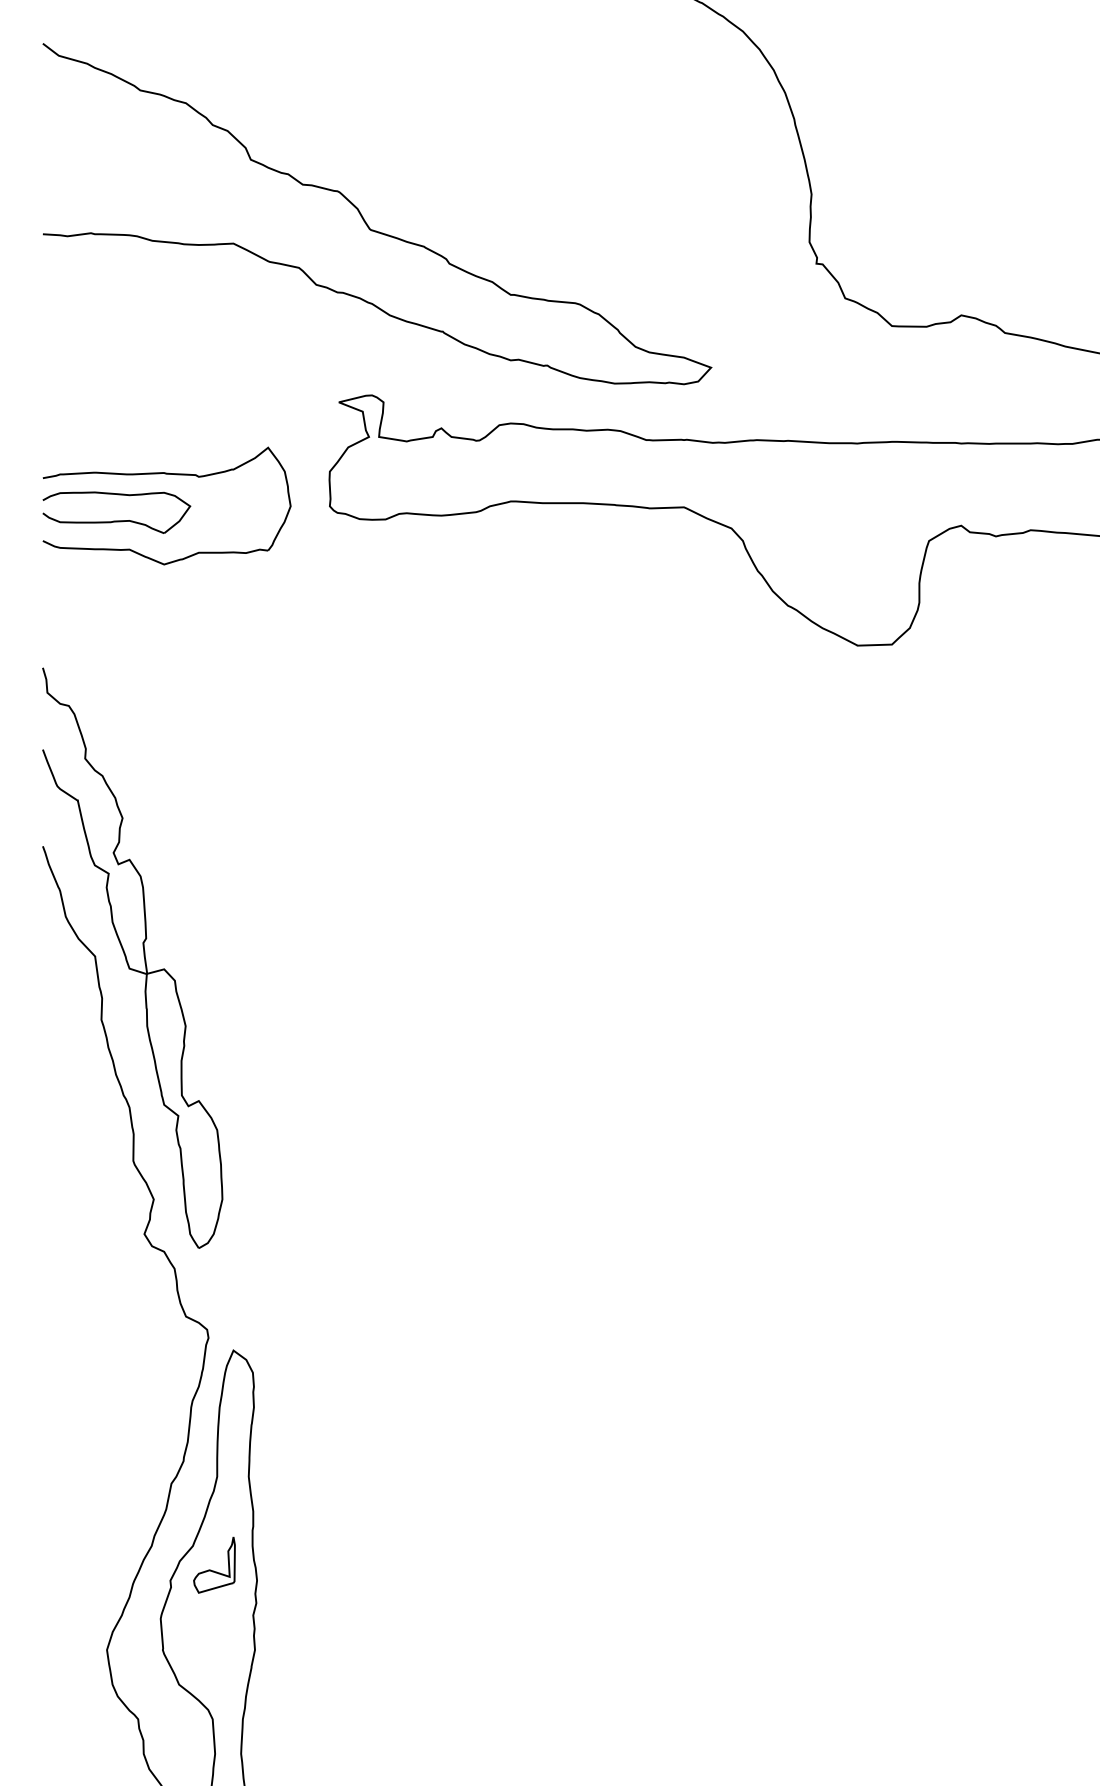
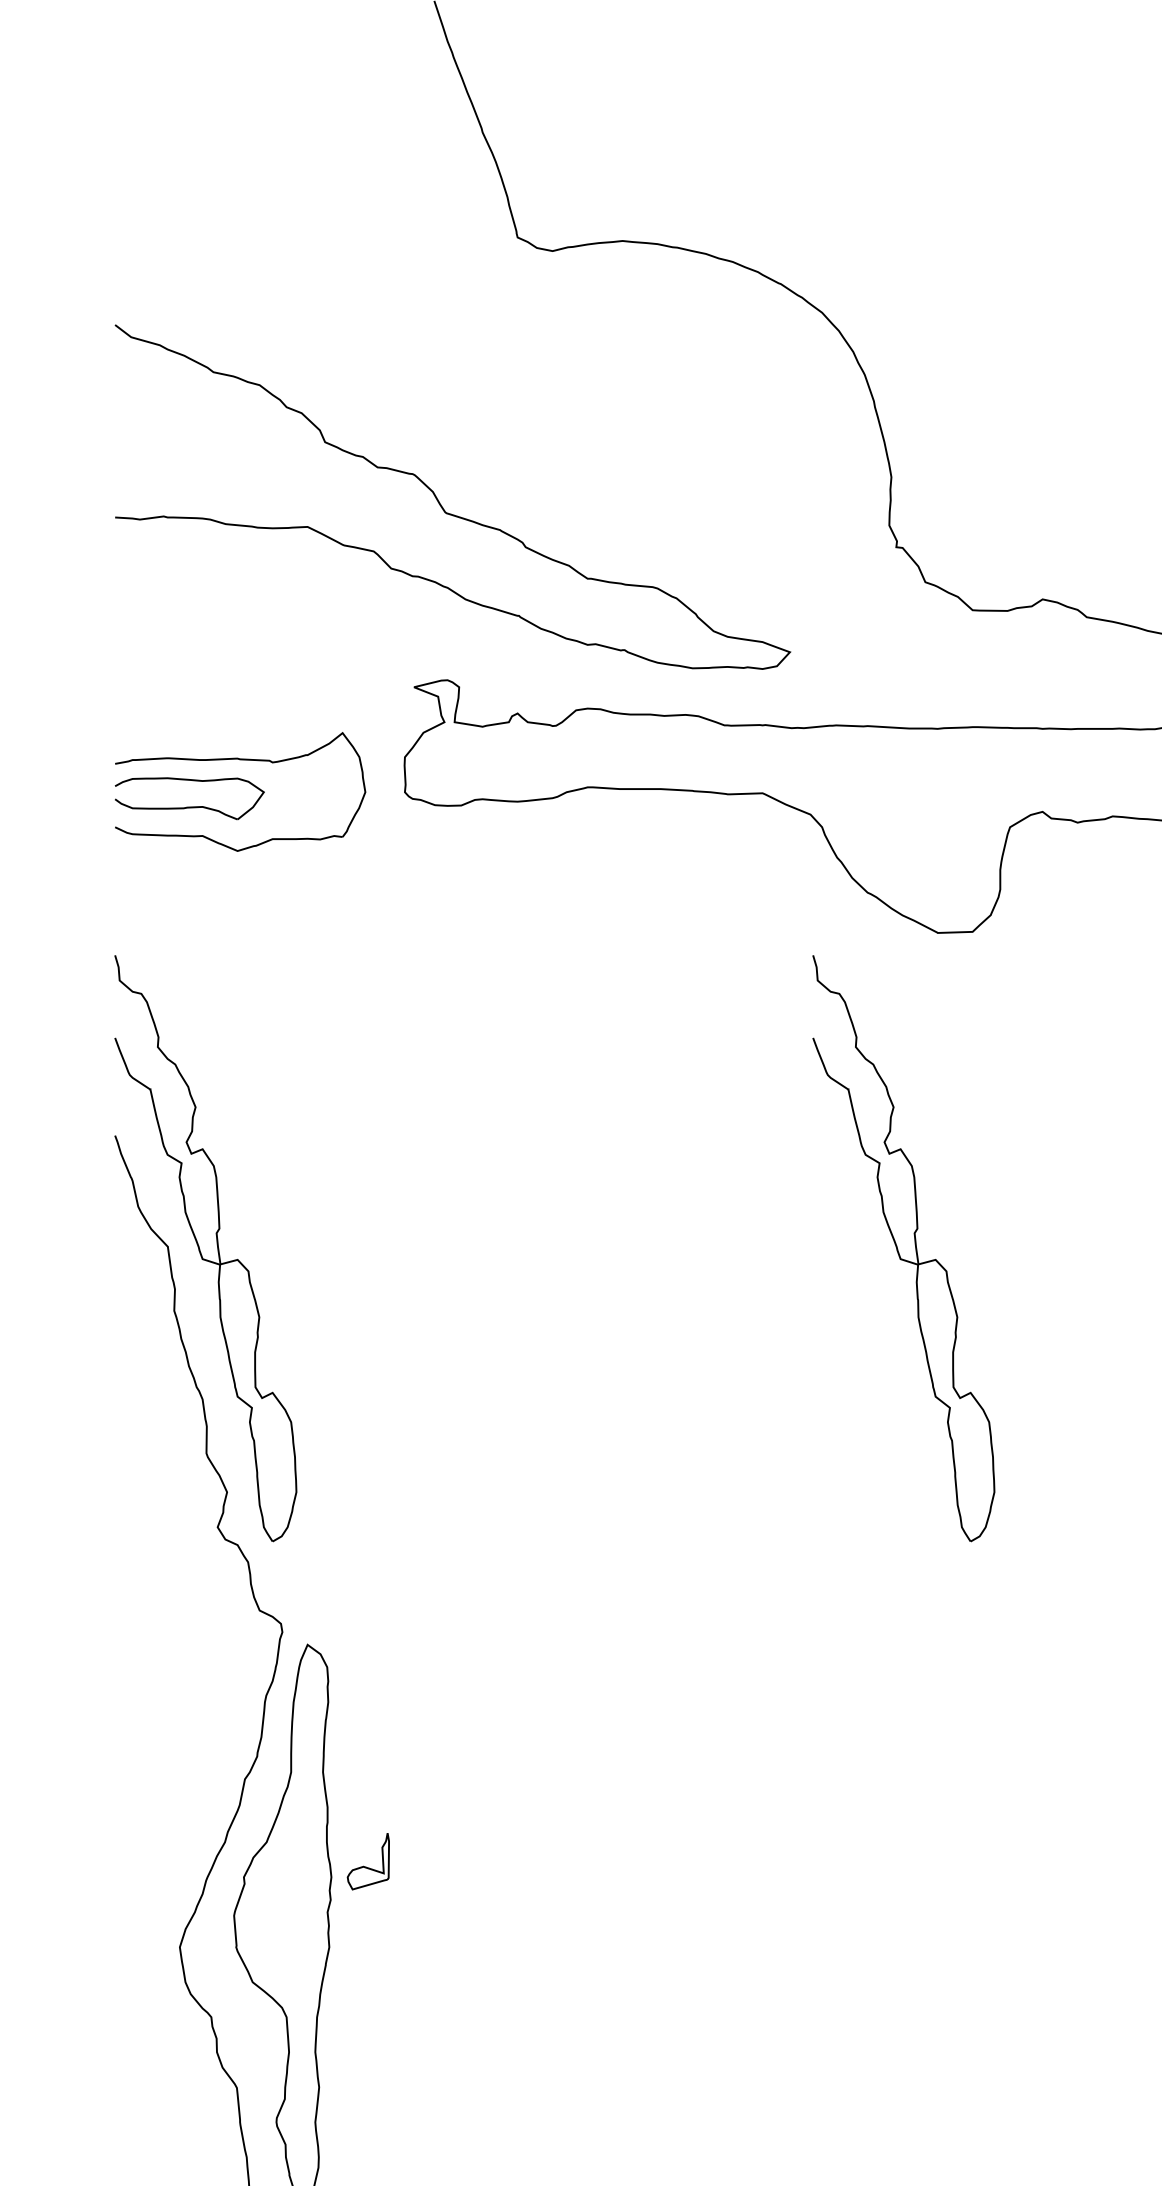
part: (823, 958) -> (903, 1248), added
part: (213, 1565) -> (367, 1861), moved

